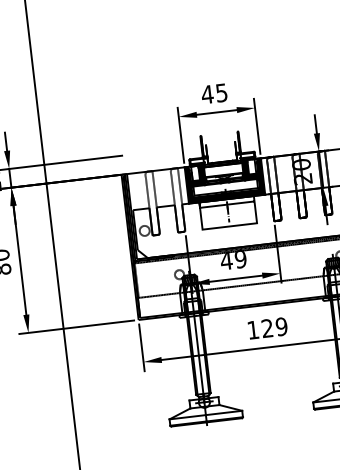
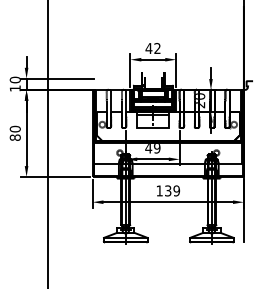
text: (221, 92) -> (157, 48), 45 -> 42
text: (268, 329) -> (168, 191), 129 -> 139

